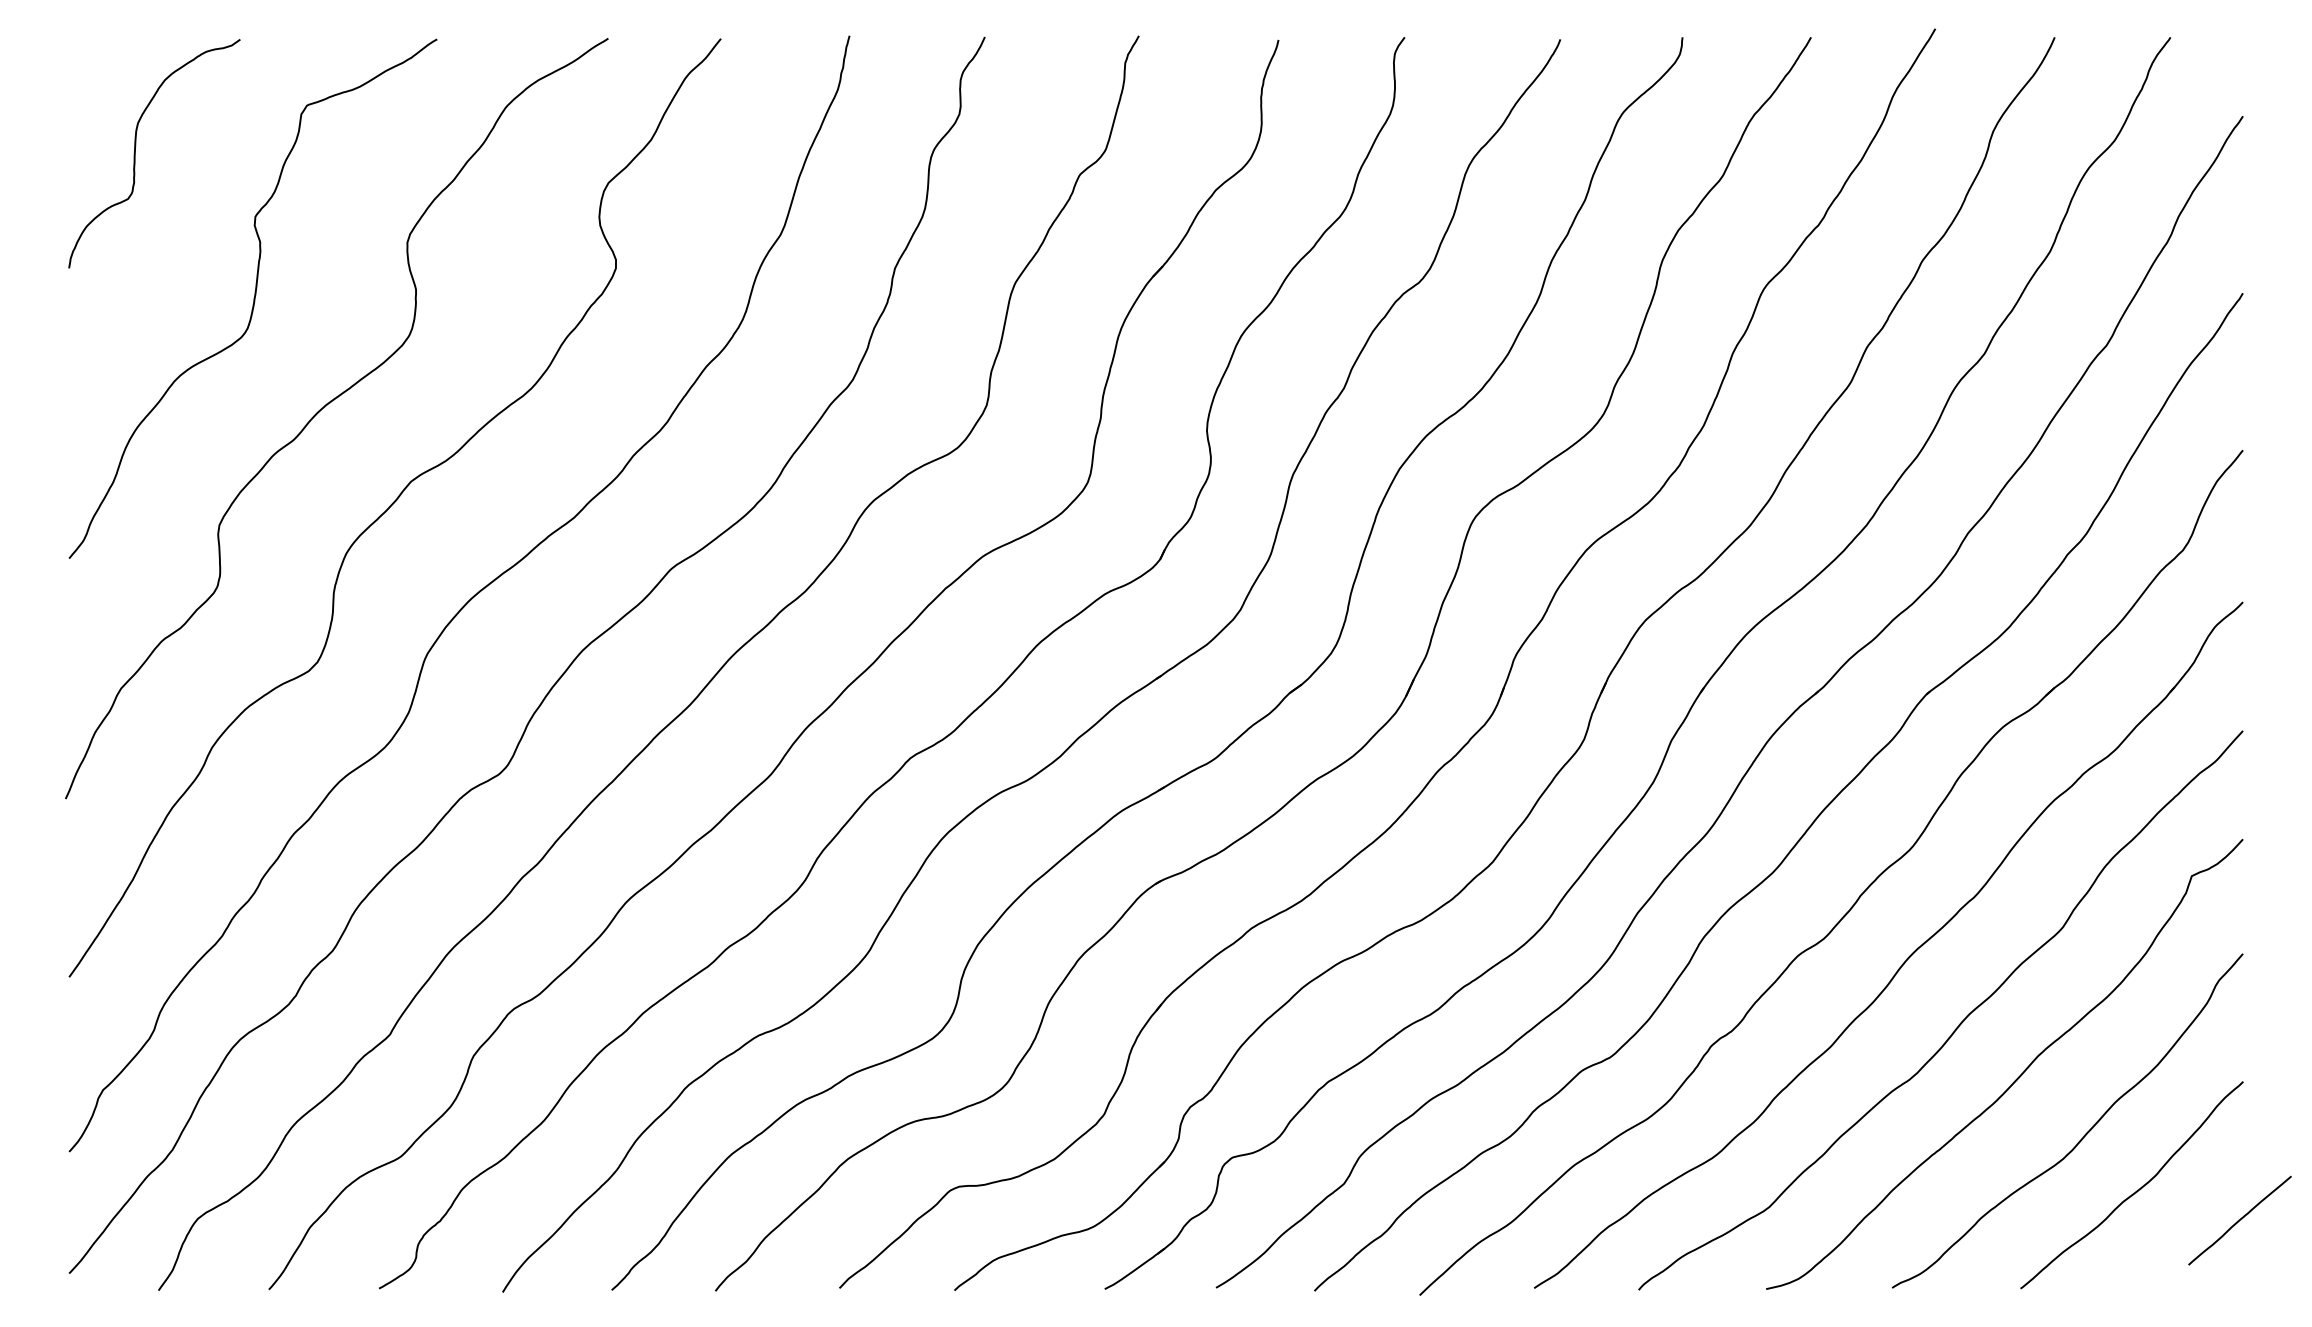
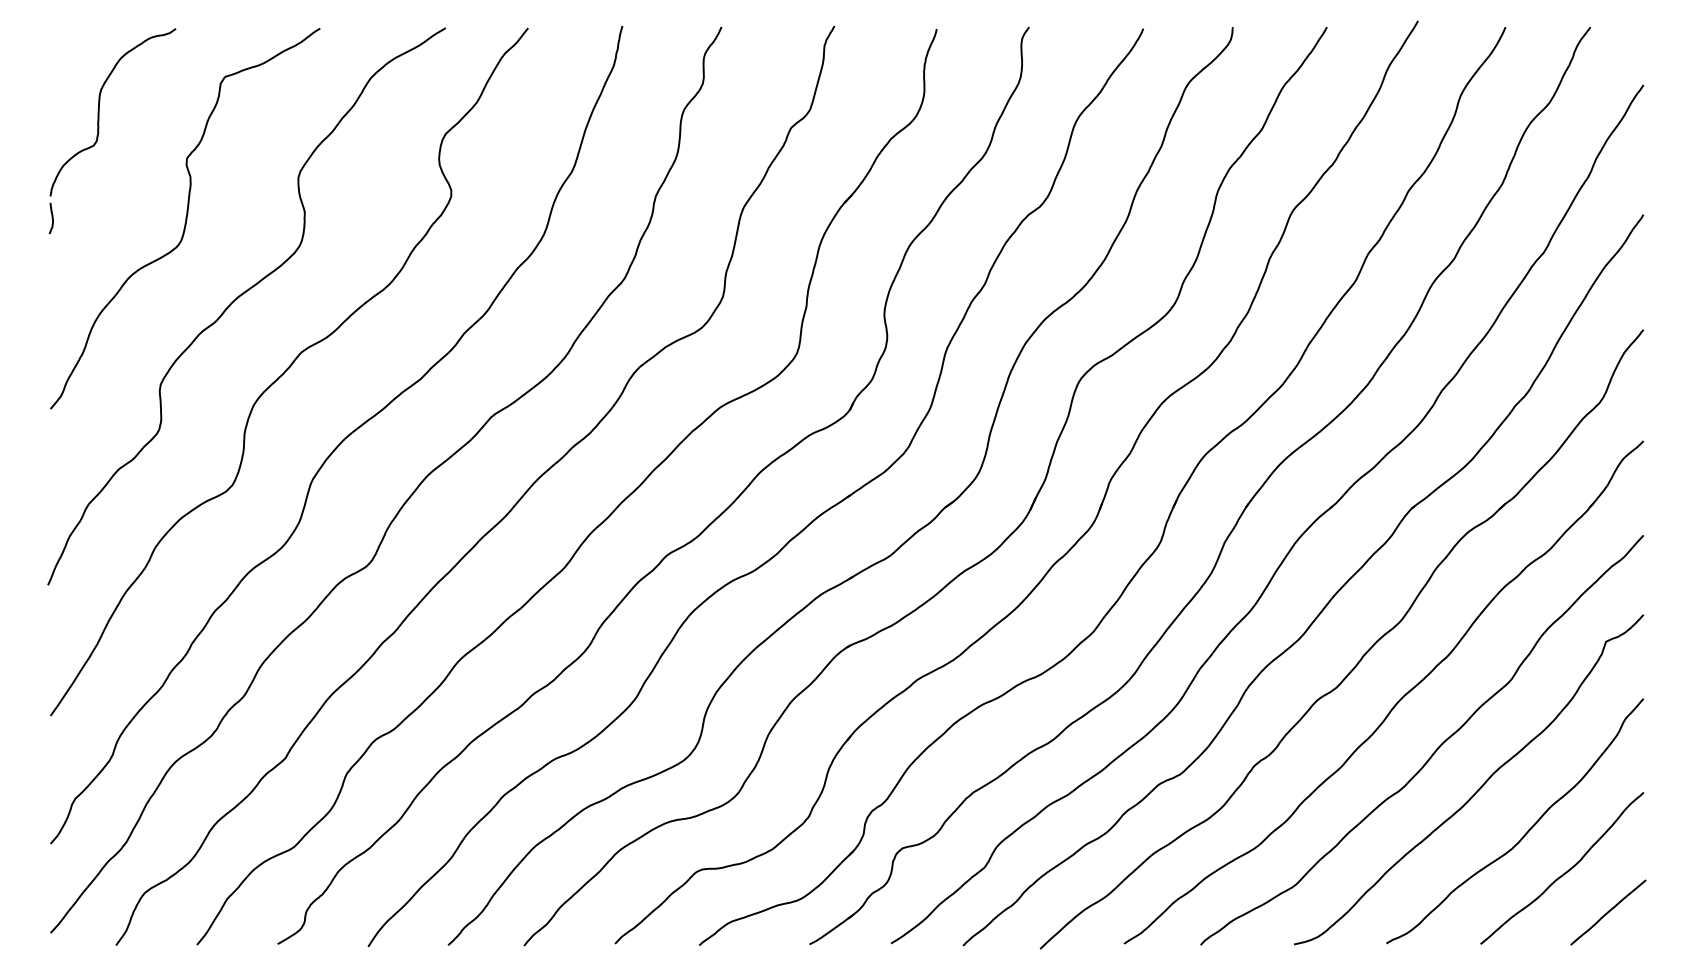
curve: (71, 298) -> (52, 218), added
line: (2239, 1220) -> (1608, 912), moved

